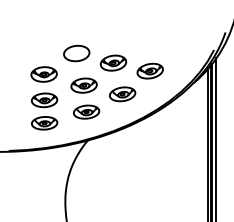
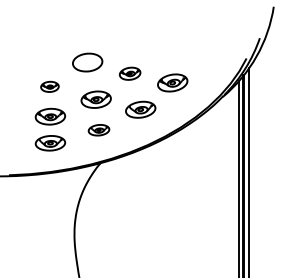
part: (112, 62) -> (129, 73), size x0.7
part: (43, 74) -> (49, 86), size x0.6
part: (86, 111) -> (98, 129), size x0.7

